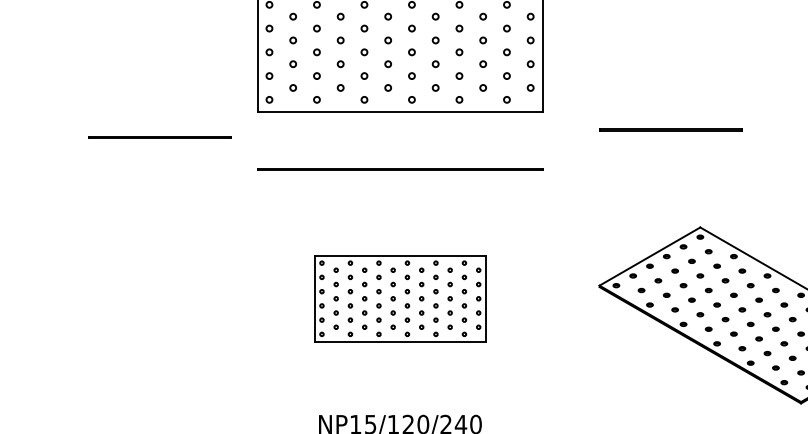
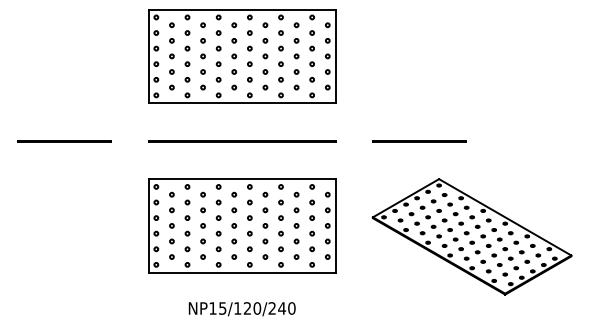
line: (670, 130) -> (419, 141), moved
line: (159, 138) -> (64, 141), moved
part: (400, 298) -> (242, 225), size x1.67

